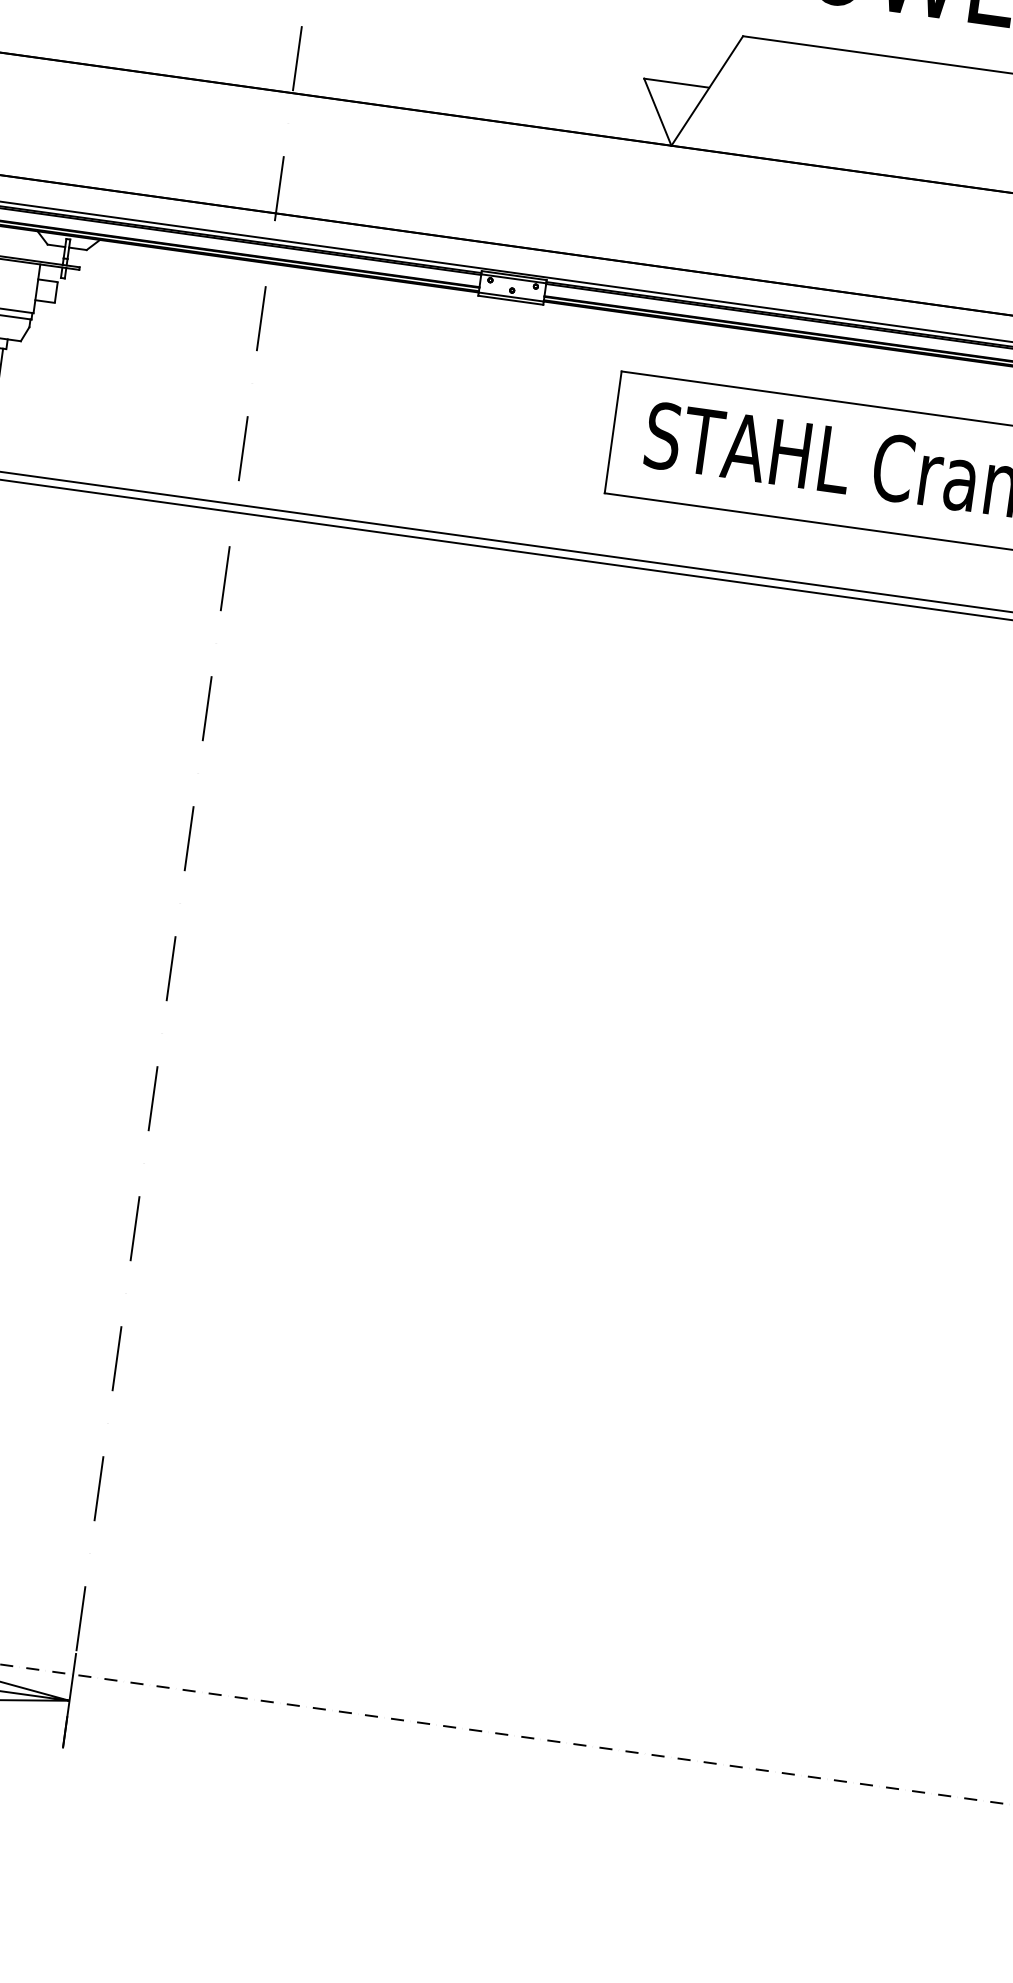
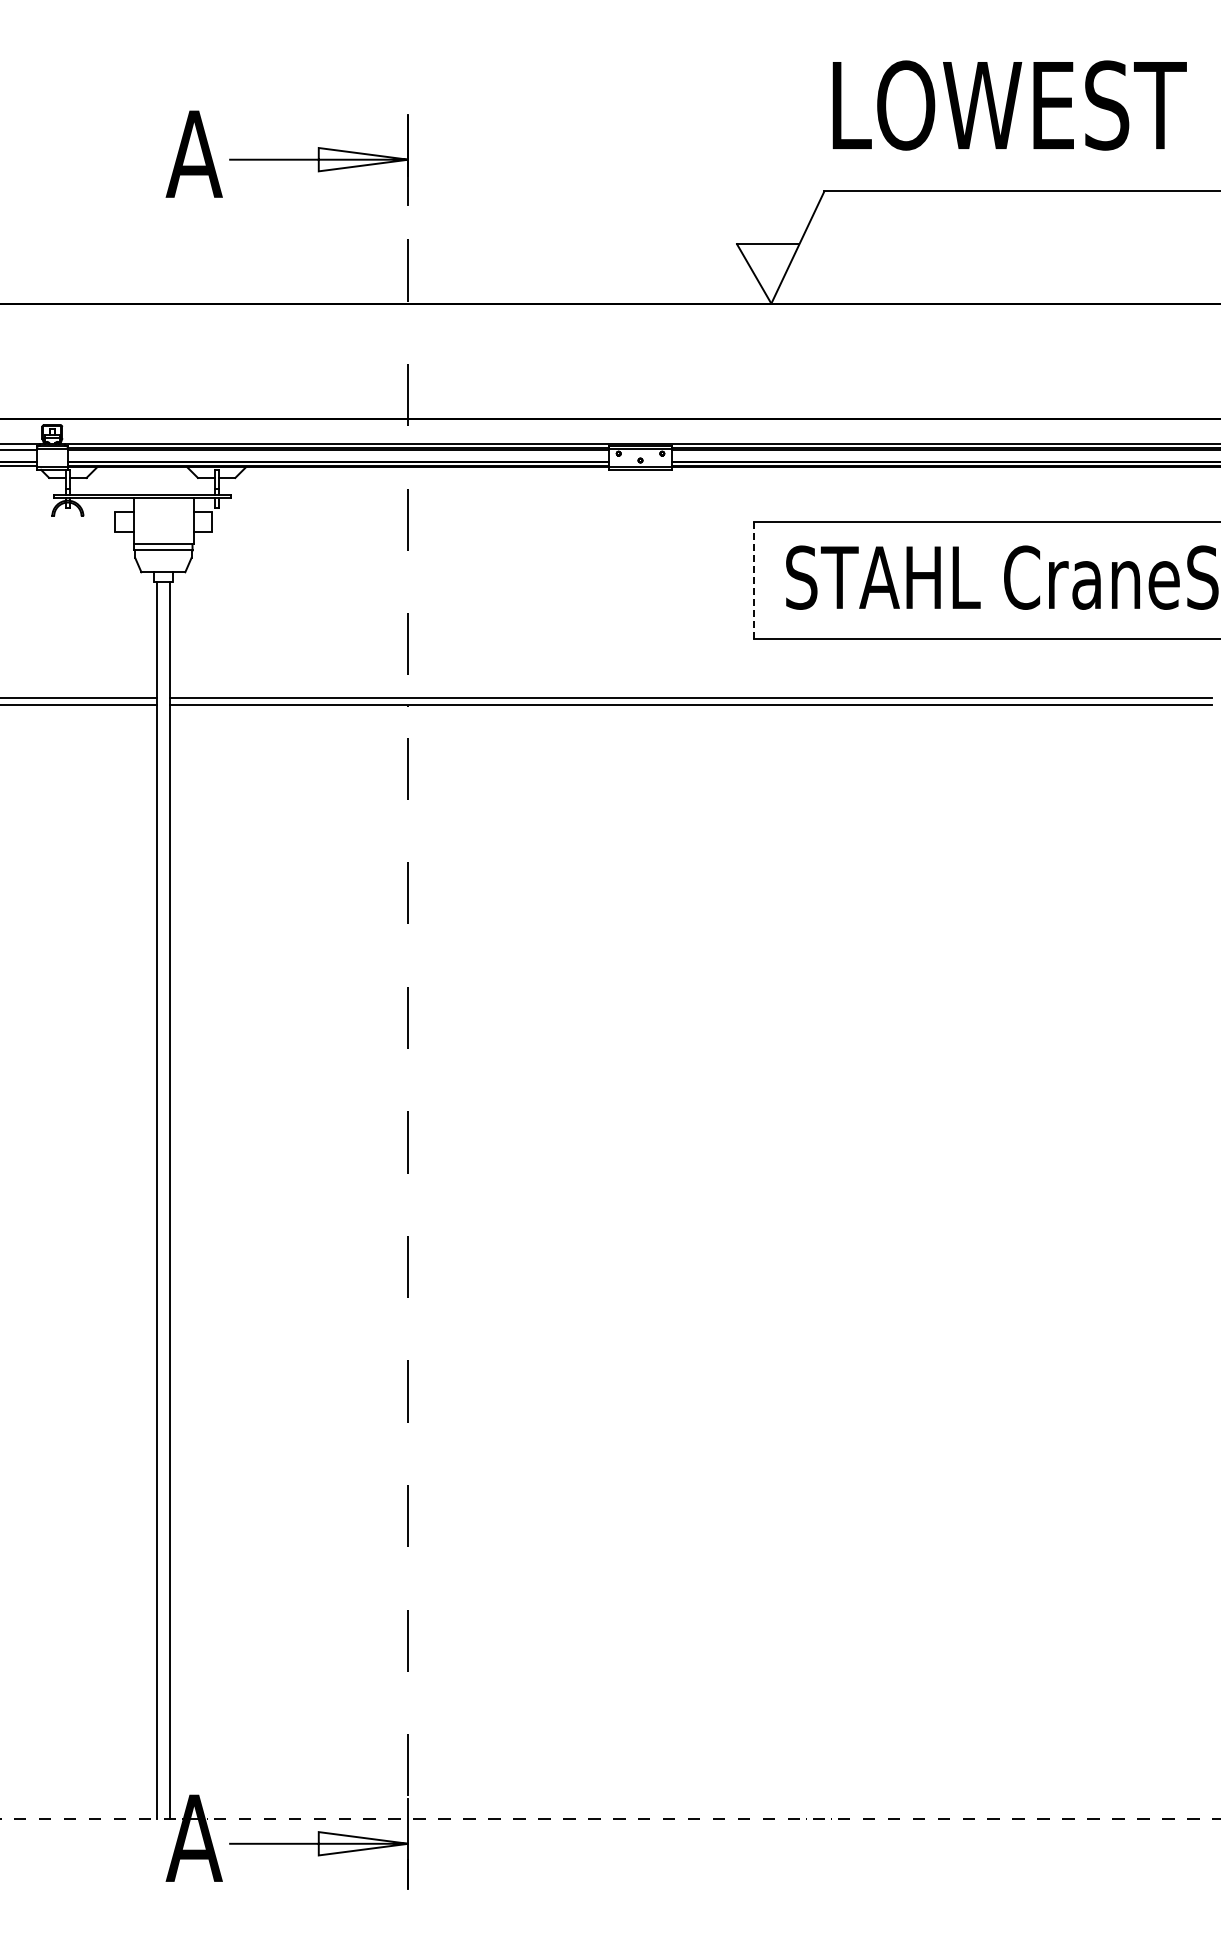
line: (612, 432) -> (753, 580), solid -> dashed

